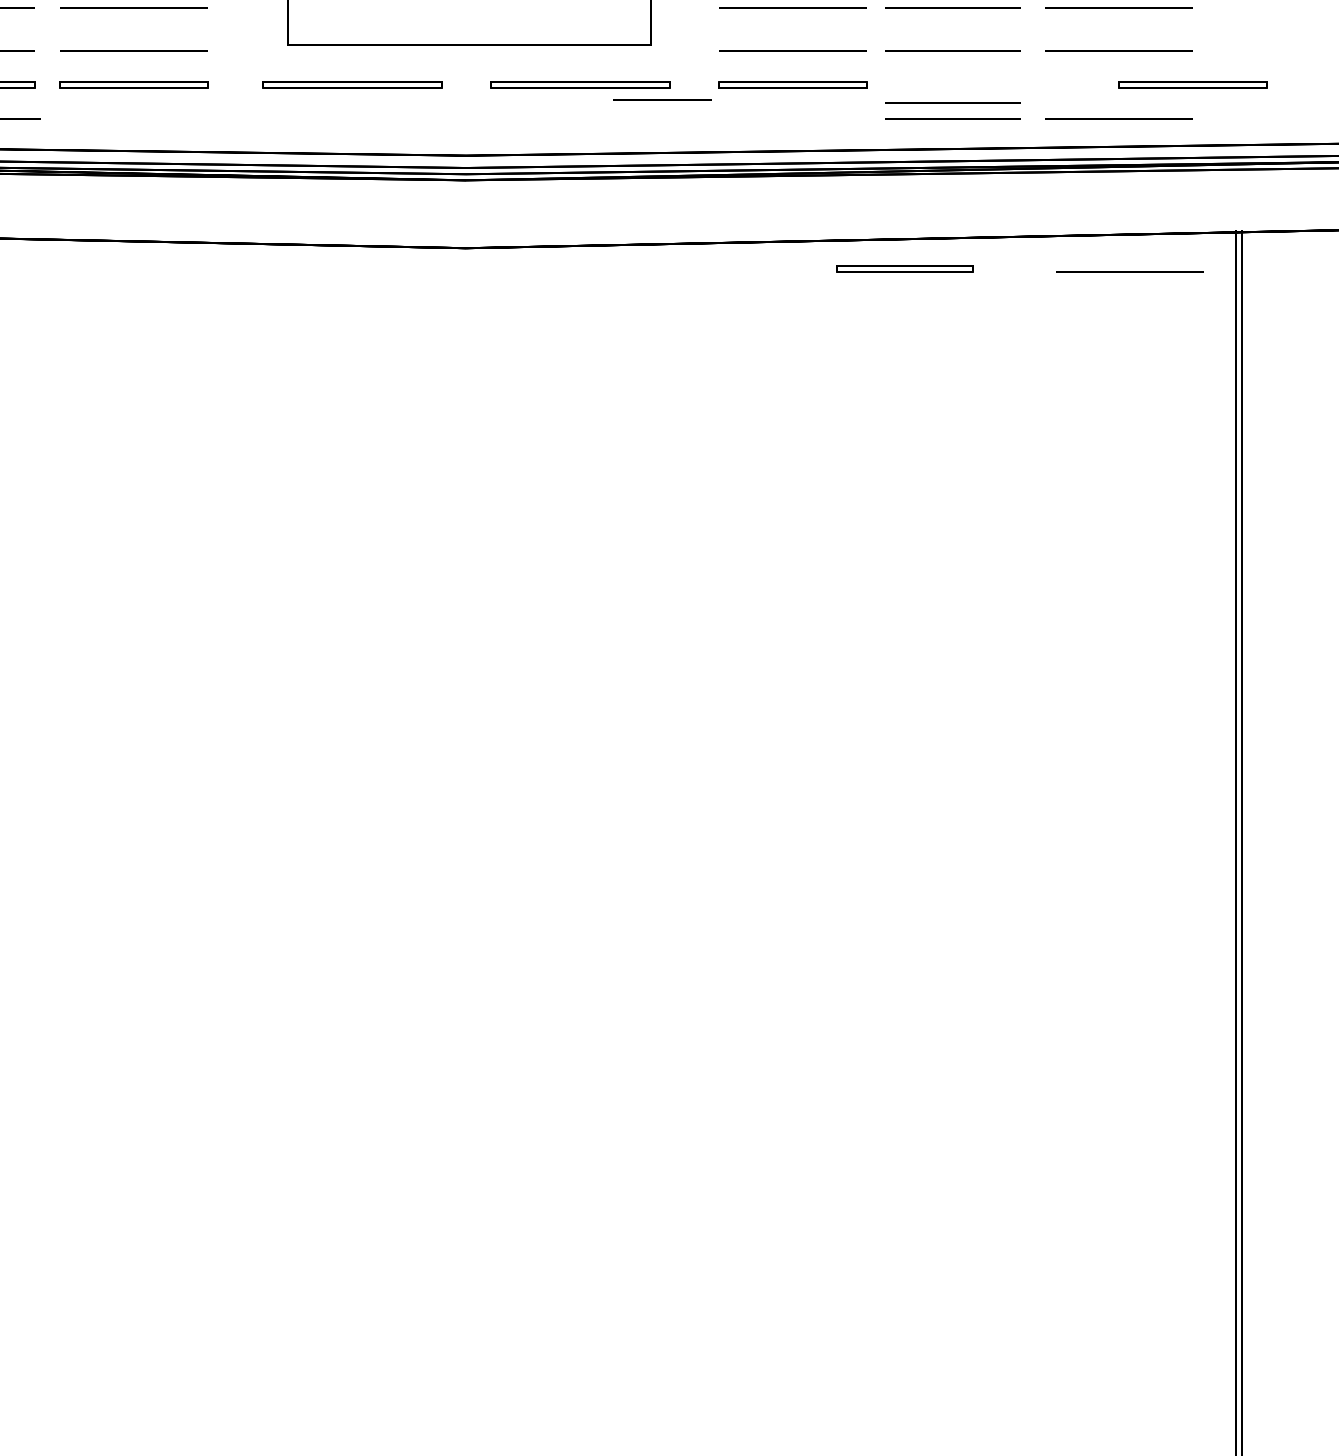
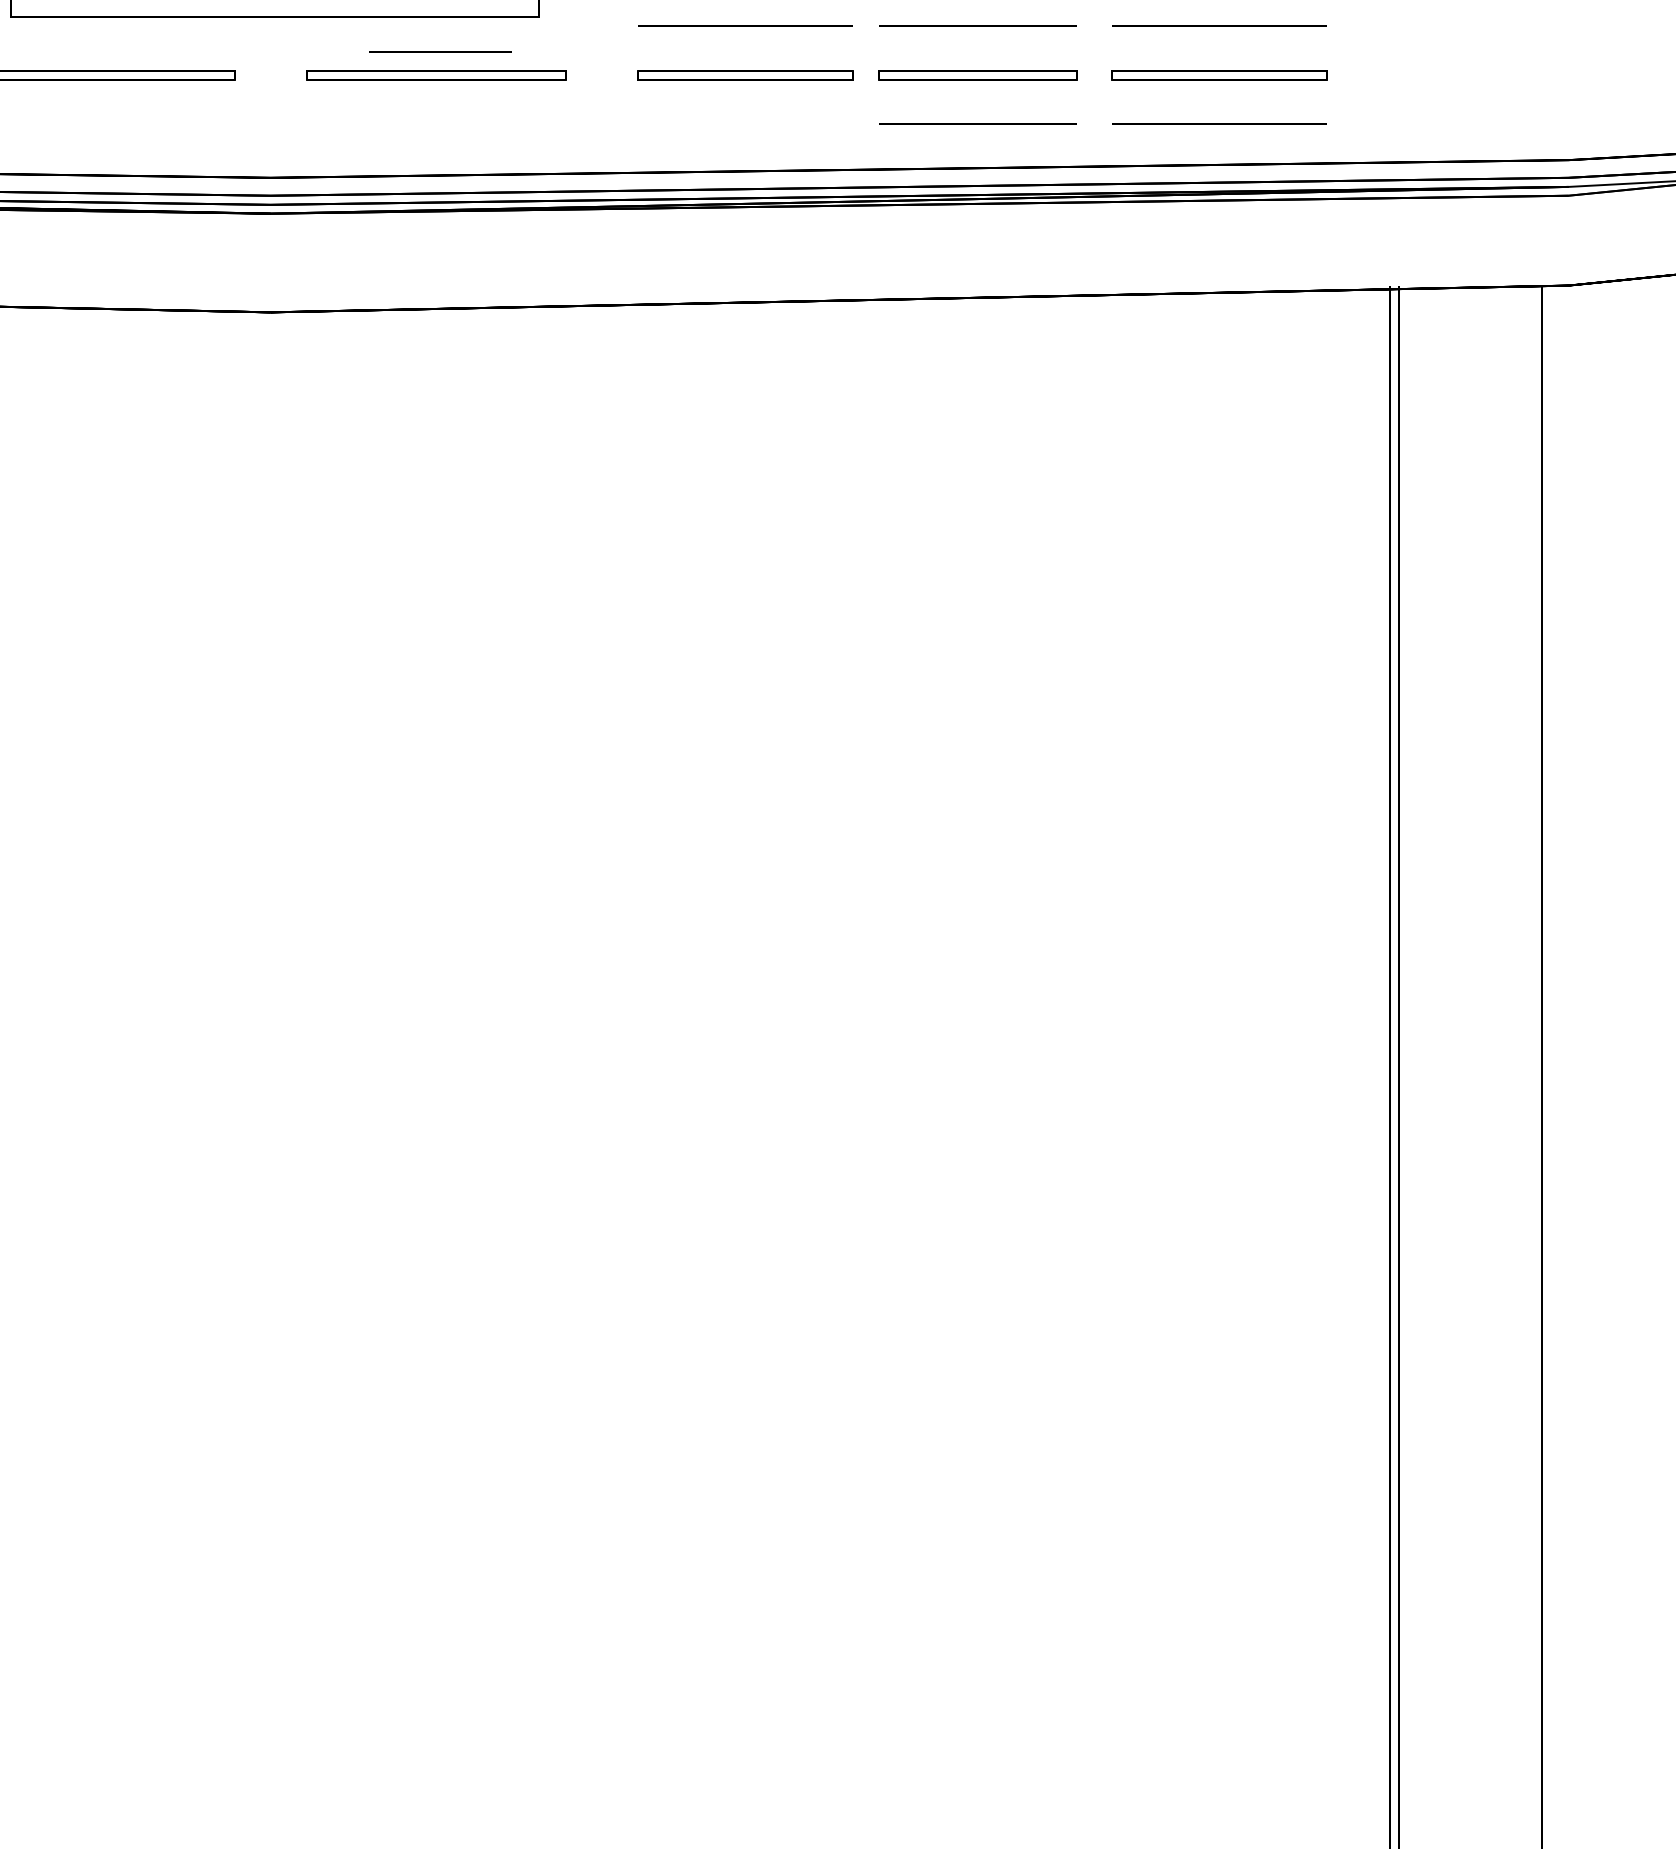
part: (1192, 84) -> (1218, 74), moved
line: (662, 99) -> (441, 51), moved
line: (952, 102) -> (977, 100), removed
part: (904, 268) -> (977, 74), moved
line: (1129, 271) -> (1234, 346), removed

